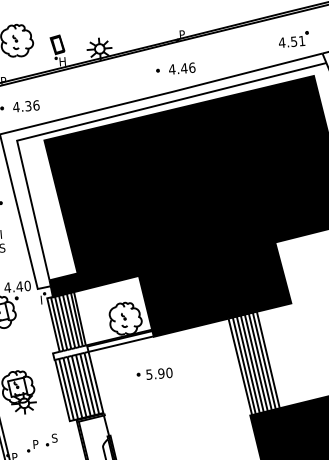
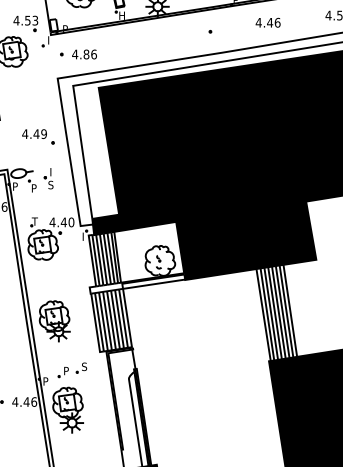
text: (181, 68) -> (267, 22), moved
text: (28, 106) -> (86, 54), 4.36 -> 4.86
part: (154, 373) -> (182, 314), removed

